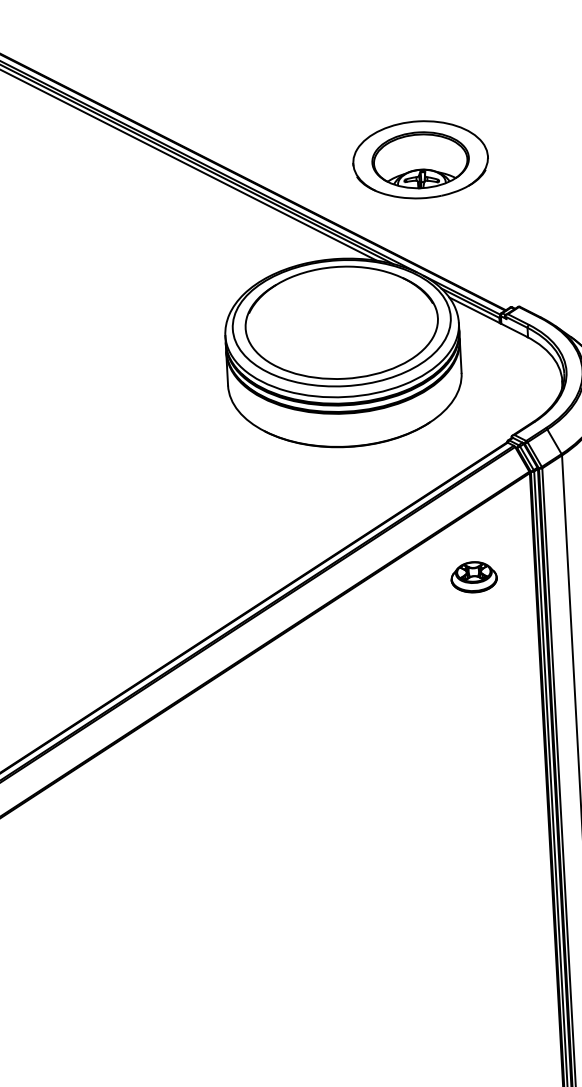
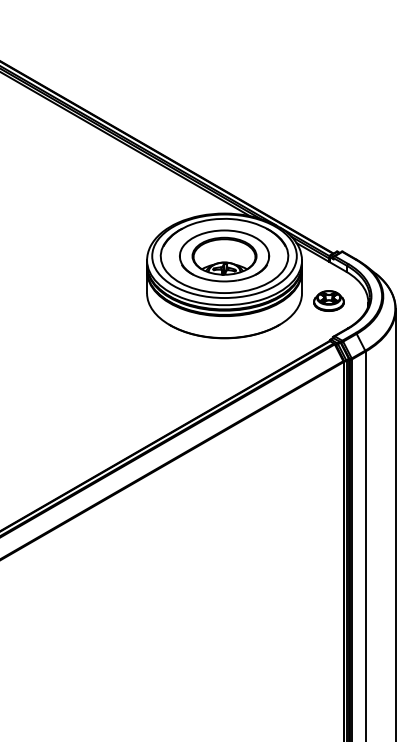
part: (420, 159) -> (224, 255), moved
part: (473, 576) -> (328, 300), moved

